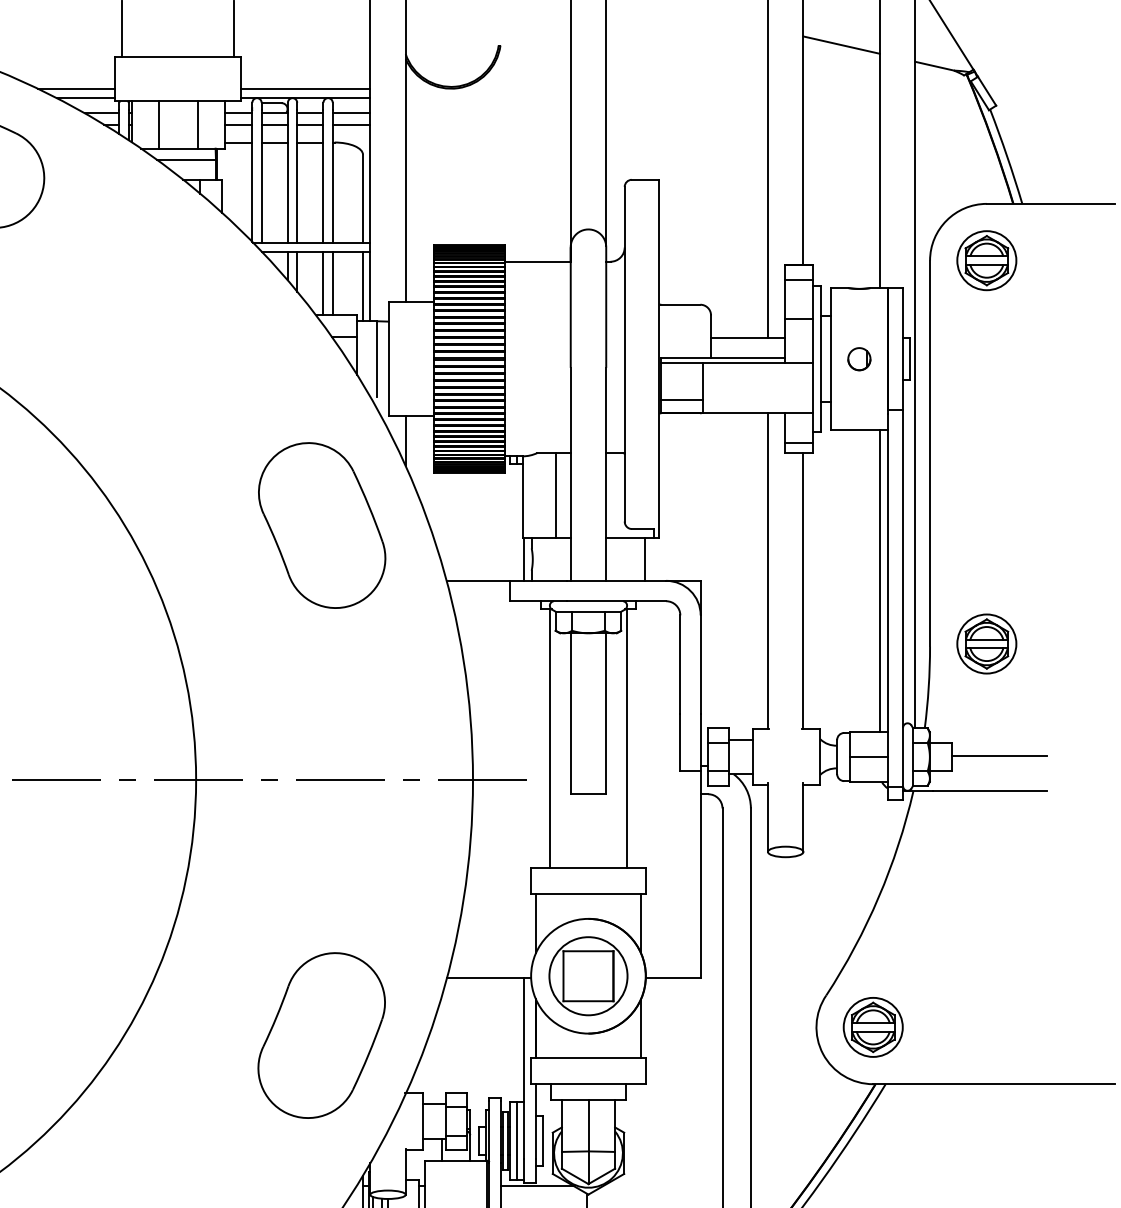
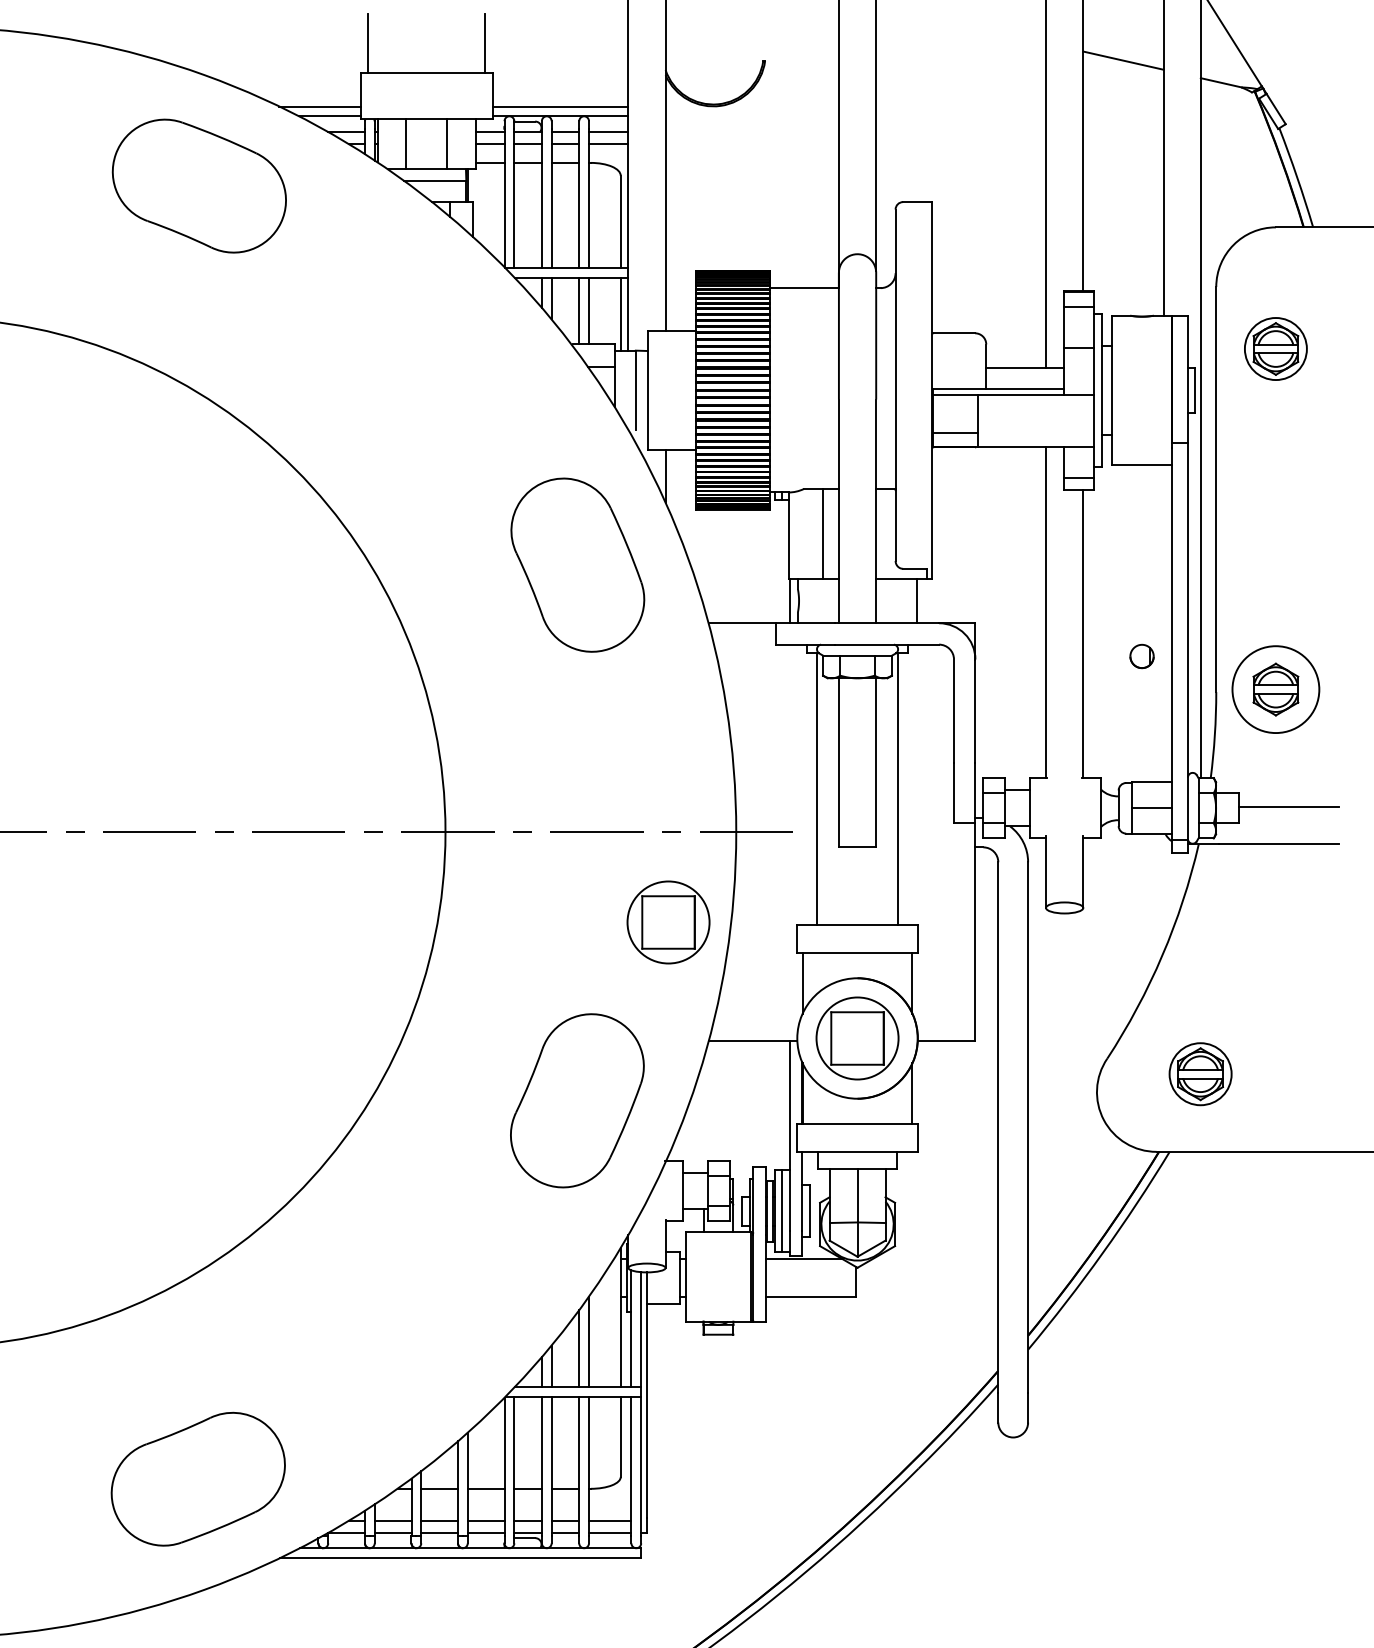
part: (986, 260) -> (1275, 348), moved
part: (858, 359) -> (1141, 656), moved
line: (879, 581) -> (1163, 623), removed
circle: (986, 643) -> (1275, 689), size x1.4
part: (408, 865) -> (668, 922), added
part: (873, 1027) -> (1200, 1074), moved

